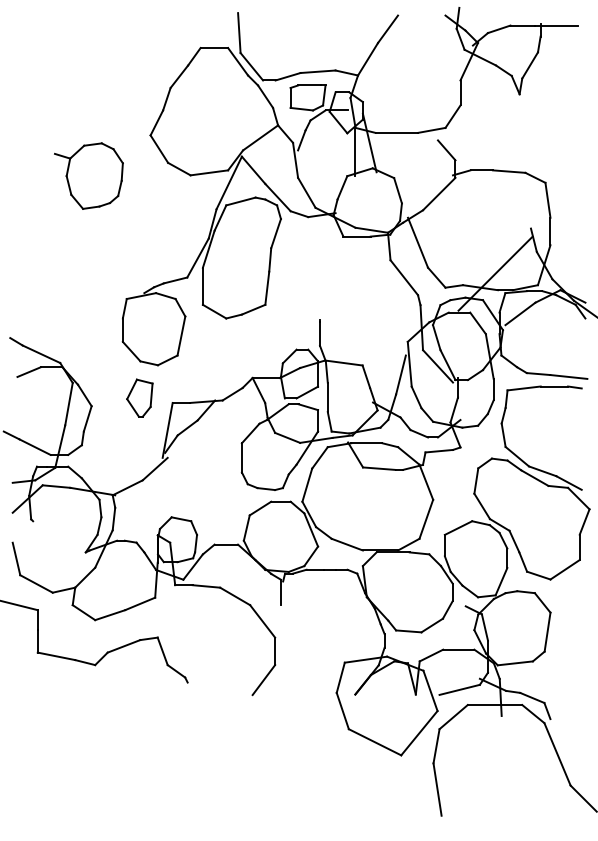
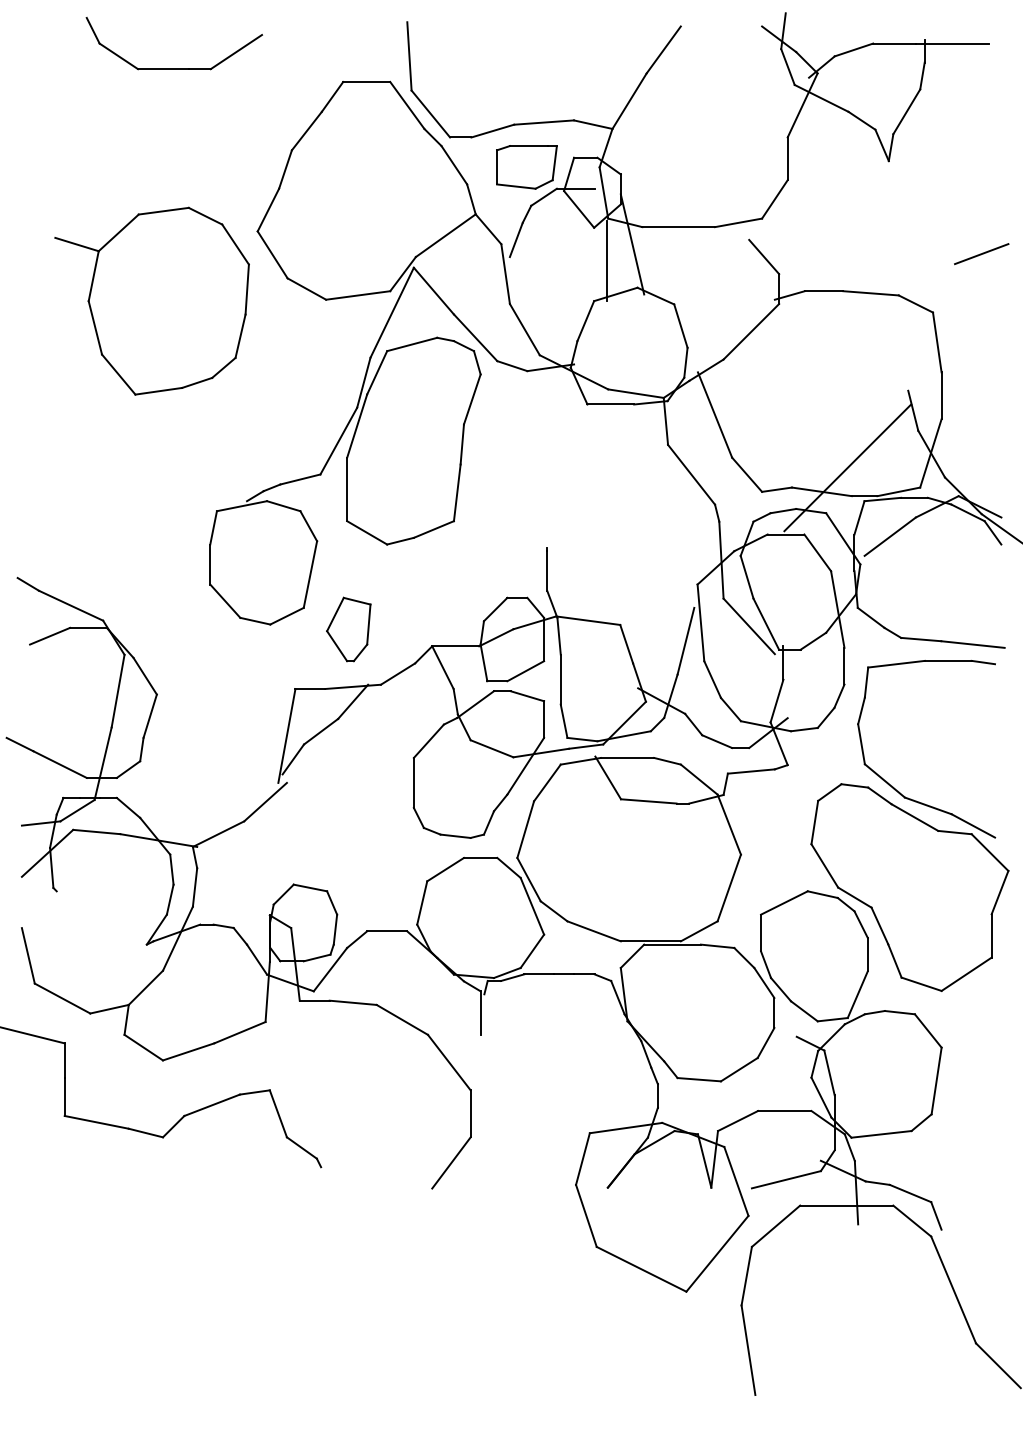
part: (101, 40) -> (173, 69), added
line: (573, 148) -> (980, 253), added
part: (88, 175) -> (151, 299), size x1.67
part: (139, 397) -> (348, 628), moved

